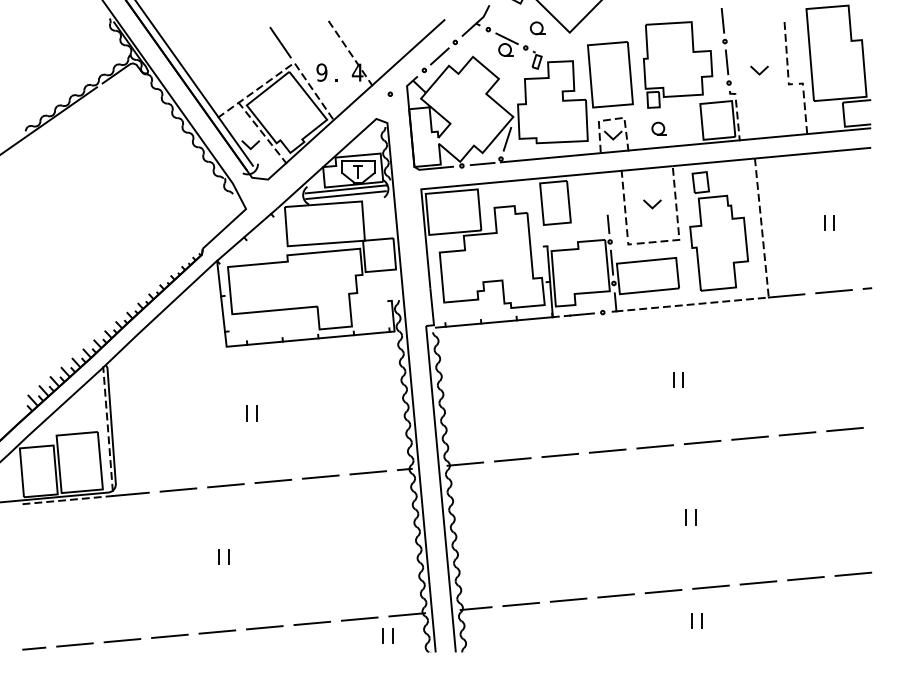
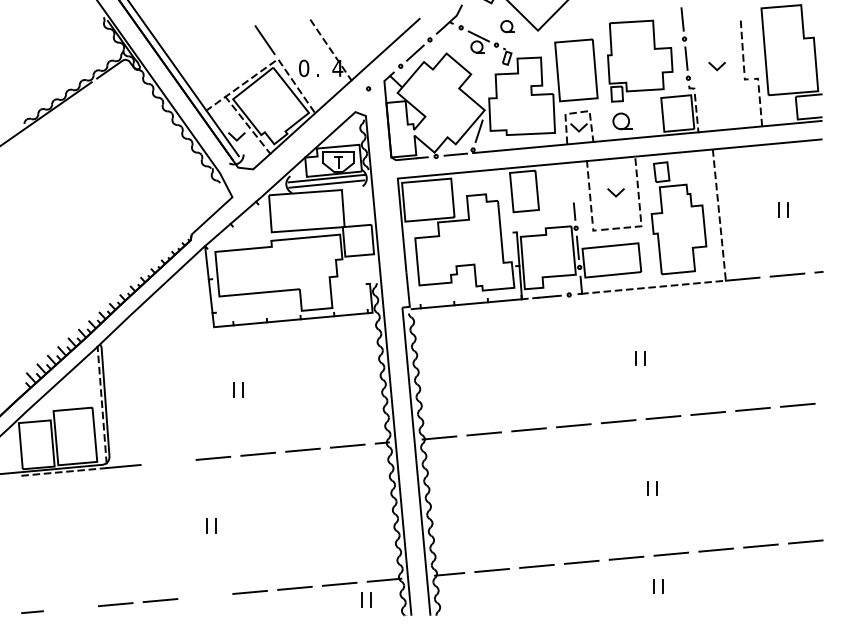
text: (321, 72) -> (303, 68), 9 -> 0
part: (659, 127) -> (622, 120), size x1.4
line: (178, 489) -> (168, 461), removed
line: (217, 632) -> (205, 596), removed
line: (74, 644) -> (70, 608), removed

